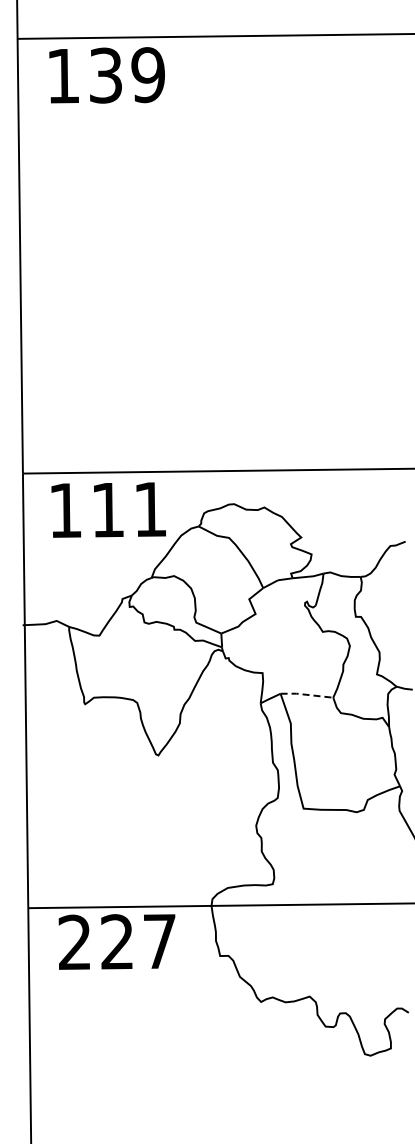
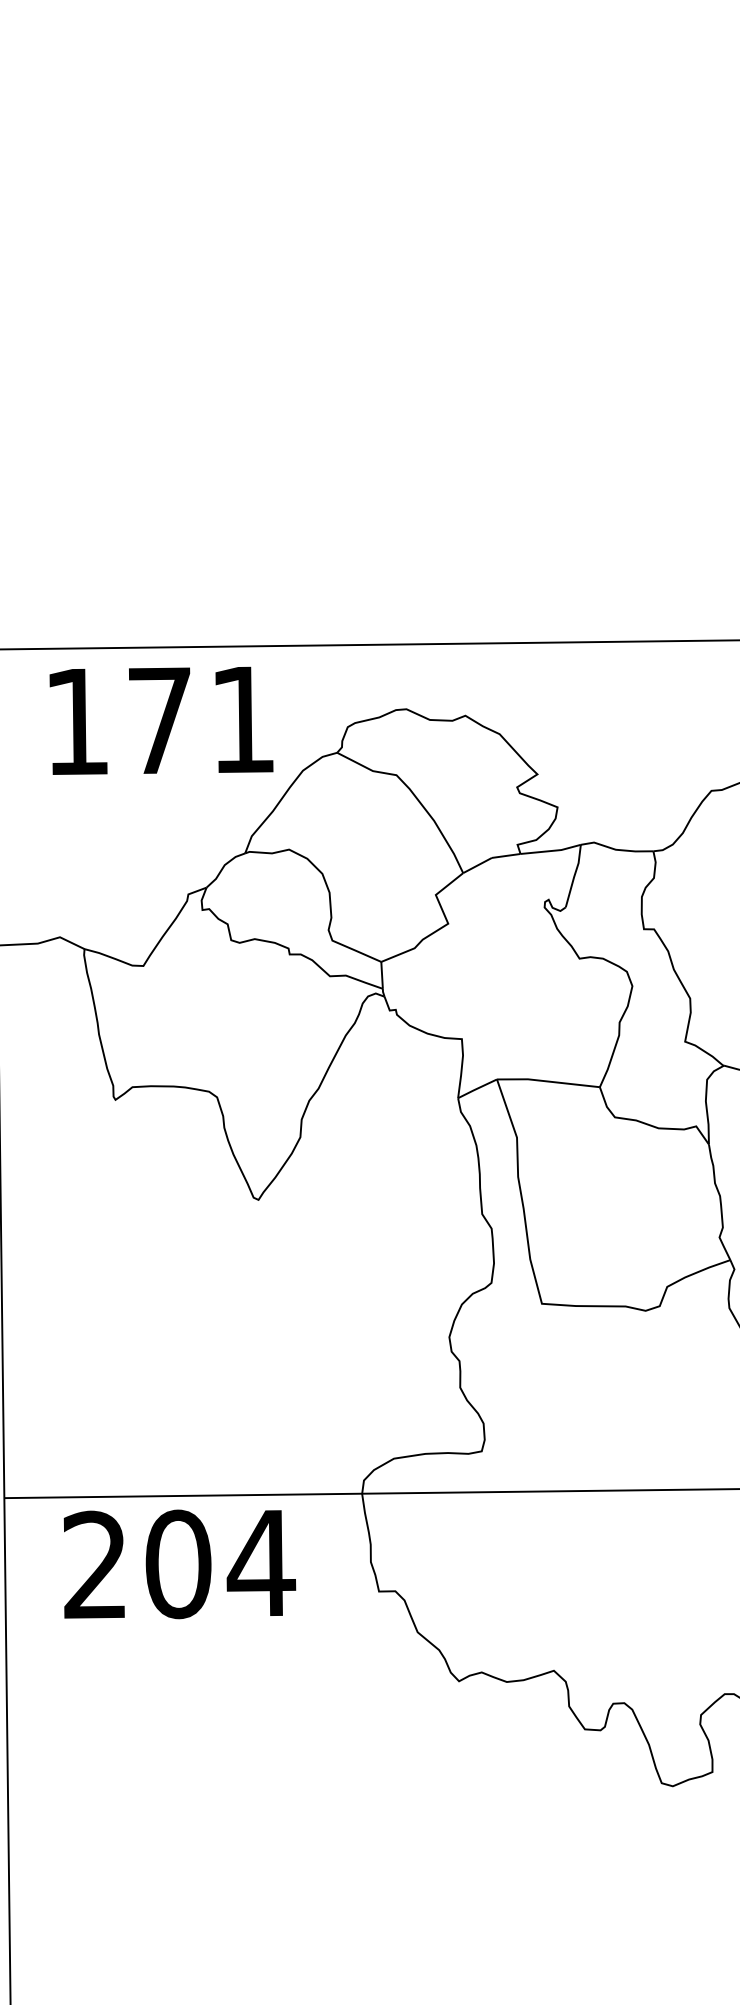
text: (107, 509) -> (159, 719), 111 -> 171
line: (307, 694) -> (549, 1080), dashed -> solid
text: (138, 942) -> (219, 1565), 227 -> 204

